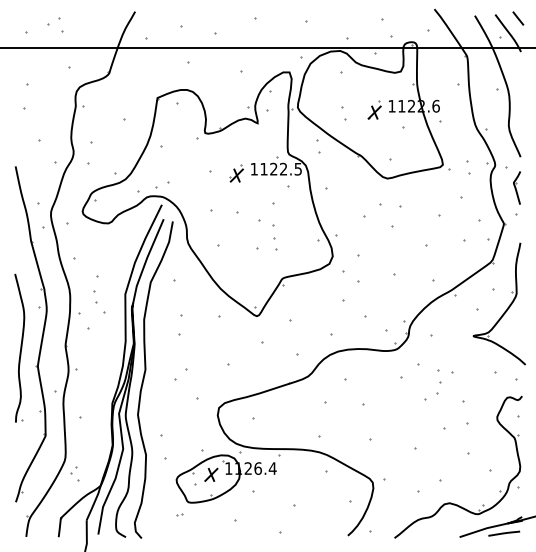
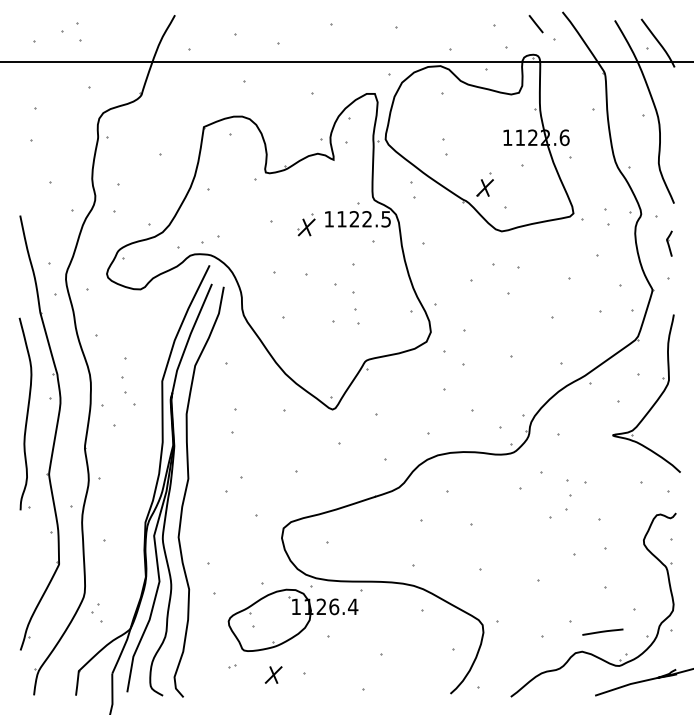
line: (517, 18) -> (535, 24), moved
part: (374, 109) -> (484, 184), moved
part: (517, 187) -> (669, 243), size x0.6
part: (19, 347) -> (25, 413), moved
part: (211, 474) -> (273, 674), moved
line: (503, 533) -> (602, 631), moved

